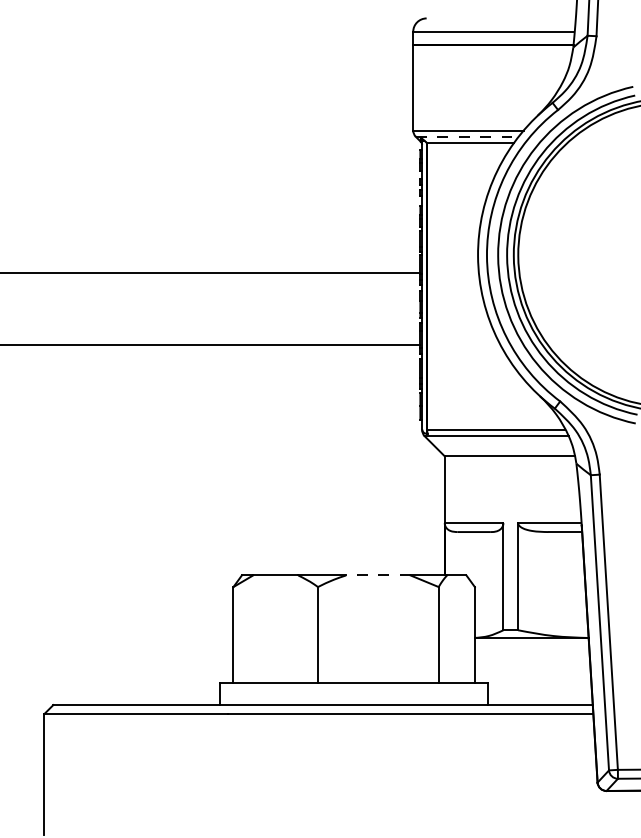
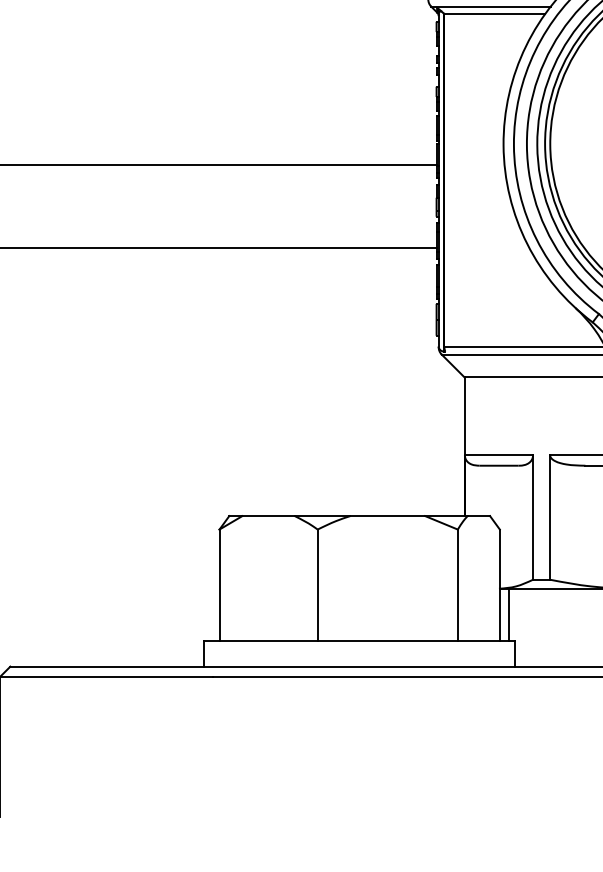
line: (467, 136) -> (491, 6), dashed -> solid
line: (377, 575) -> (386, 516), dashed -> solid
line: (482, 660) -> (508, 614), added

